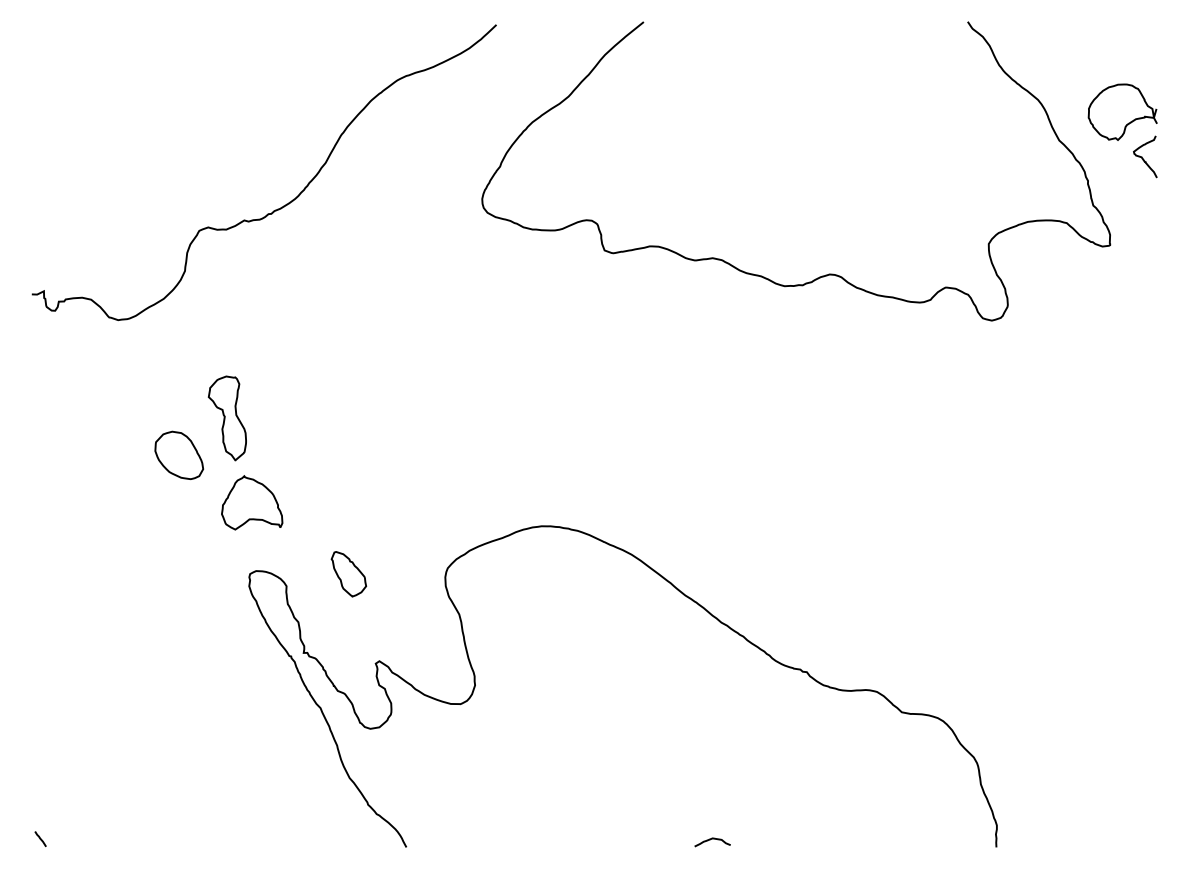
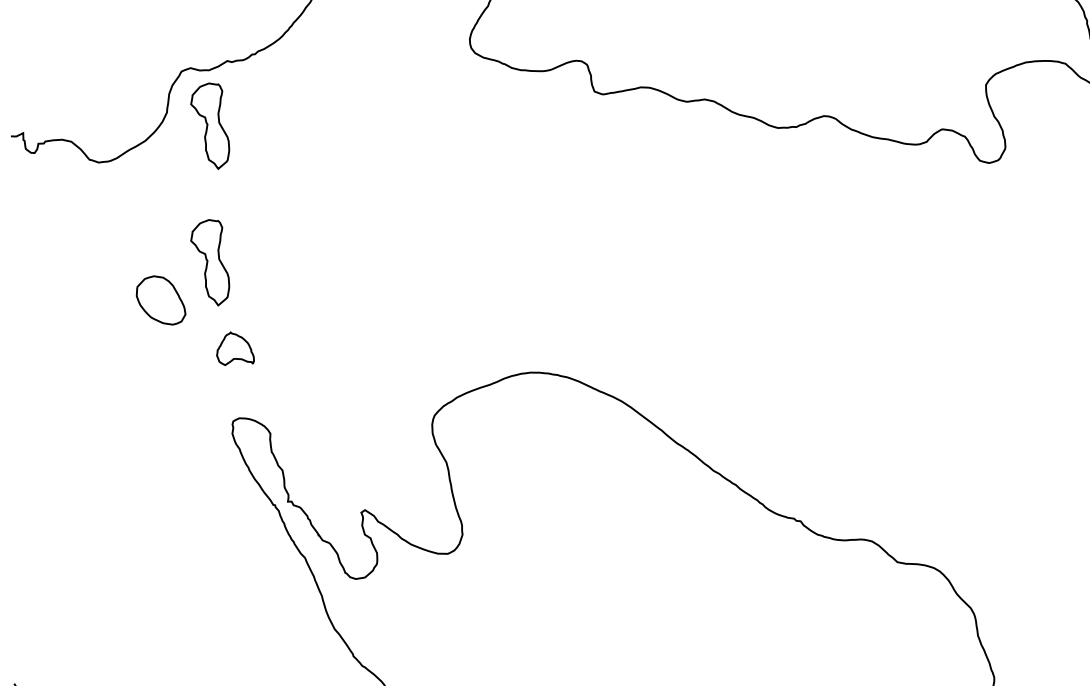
part: (226, 284) -> (209, 126), added
part: (252, 502) -> (235, 348), size x0.6
part: (348, 574) -> (333, 421), removed

